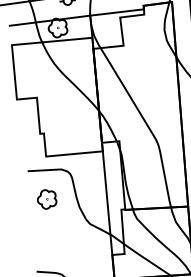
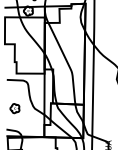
part: (46, 199) -> (14, 108), moved

